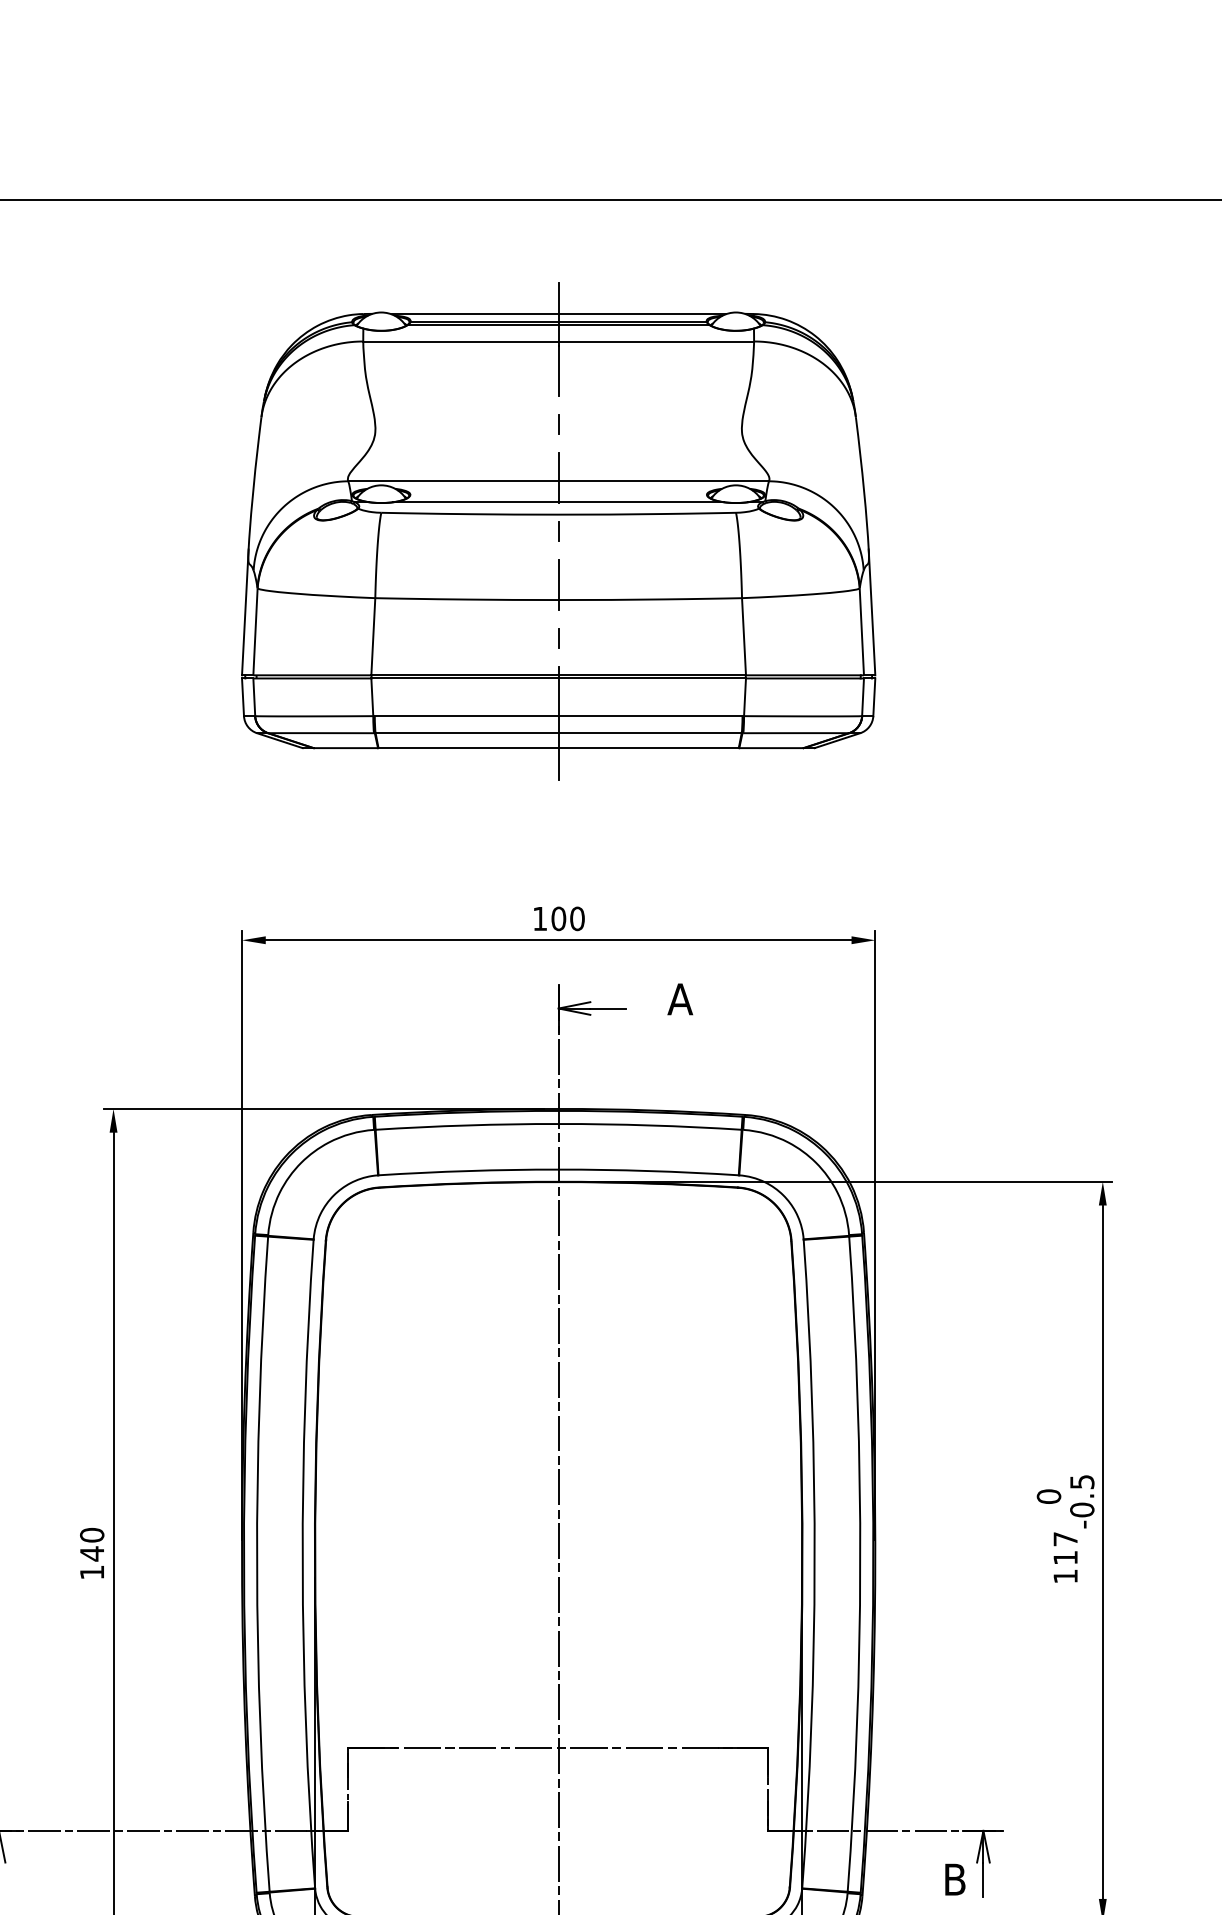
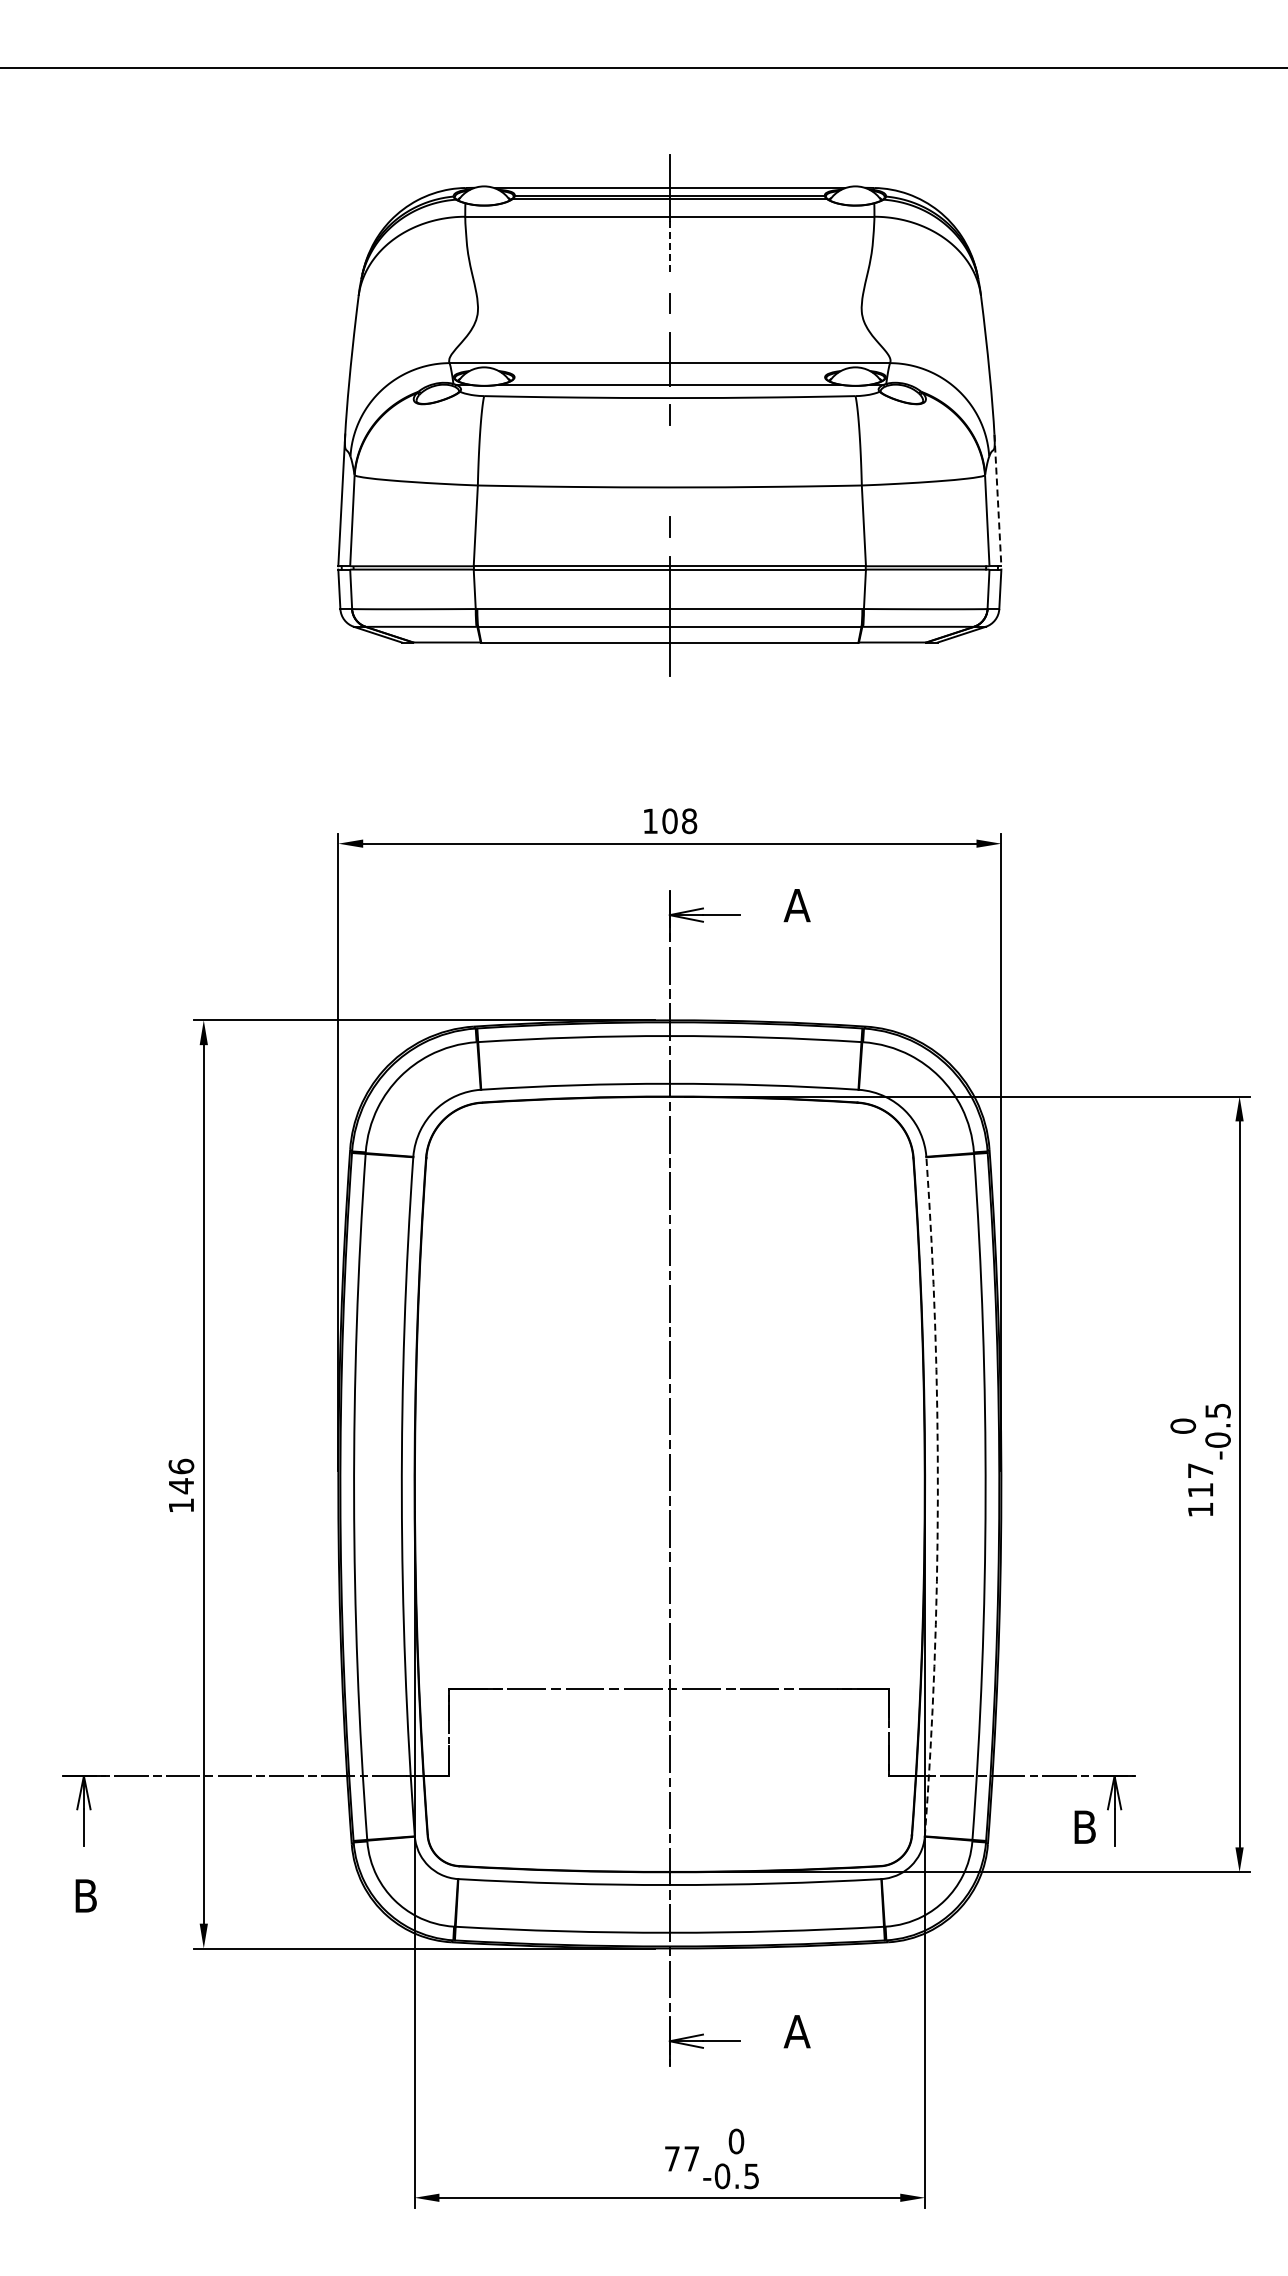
line: (558, 371) -> (669, 248), solid -> dashed
line: (558, 584) -> (669, 471), removed
line: (871, 612) -> (997, 500), solid -> dashed
text: (577, 918) -> (689, 820), 100 -> 108
text: (91, 1535) -> (180, 1466), 140 -> 146
arc: (814, 1563) -> (937, 1496), solid -> dashed

